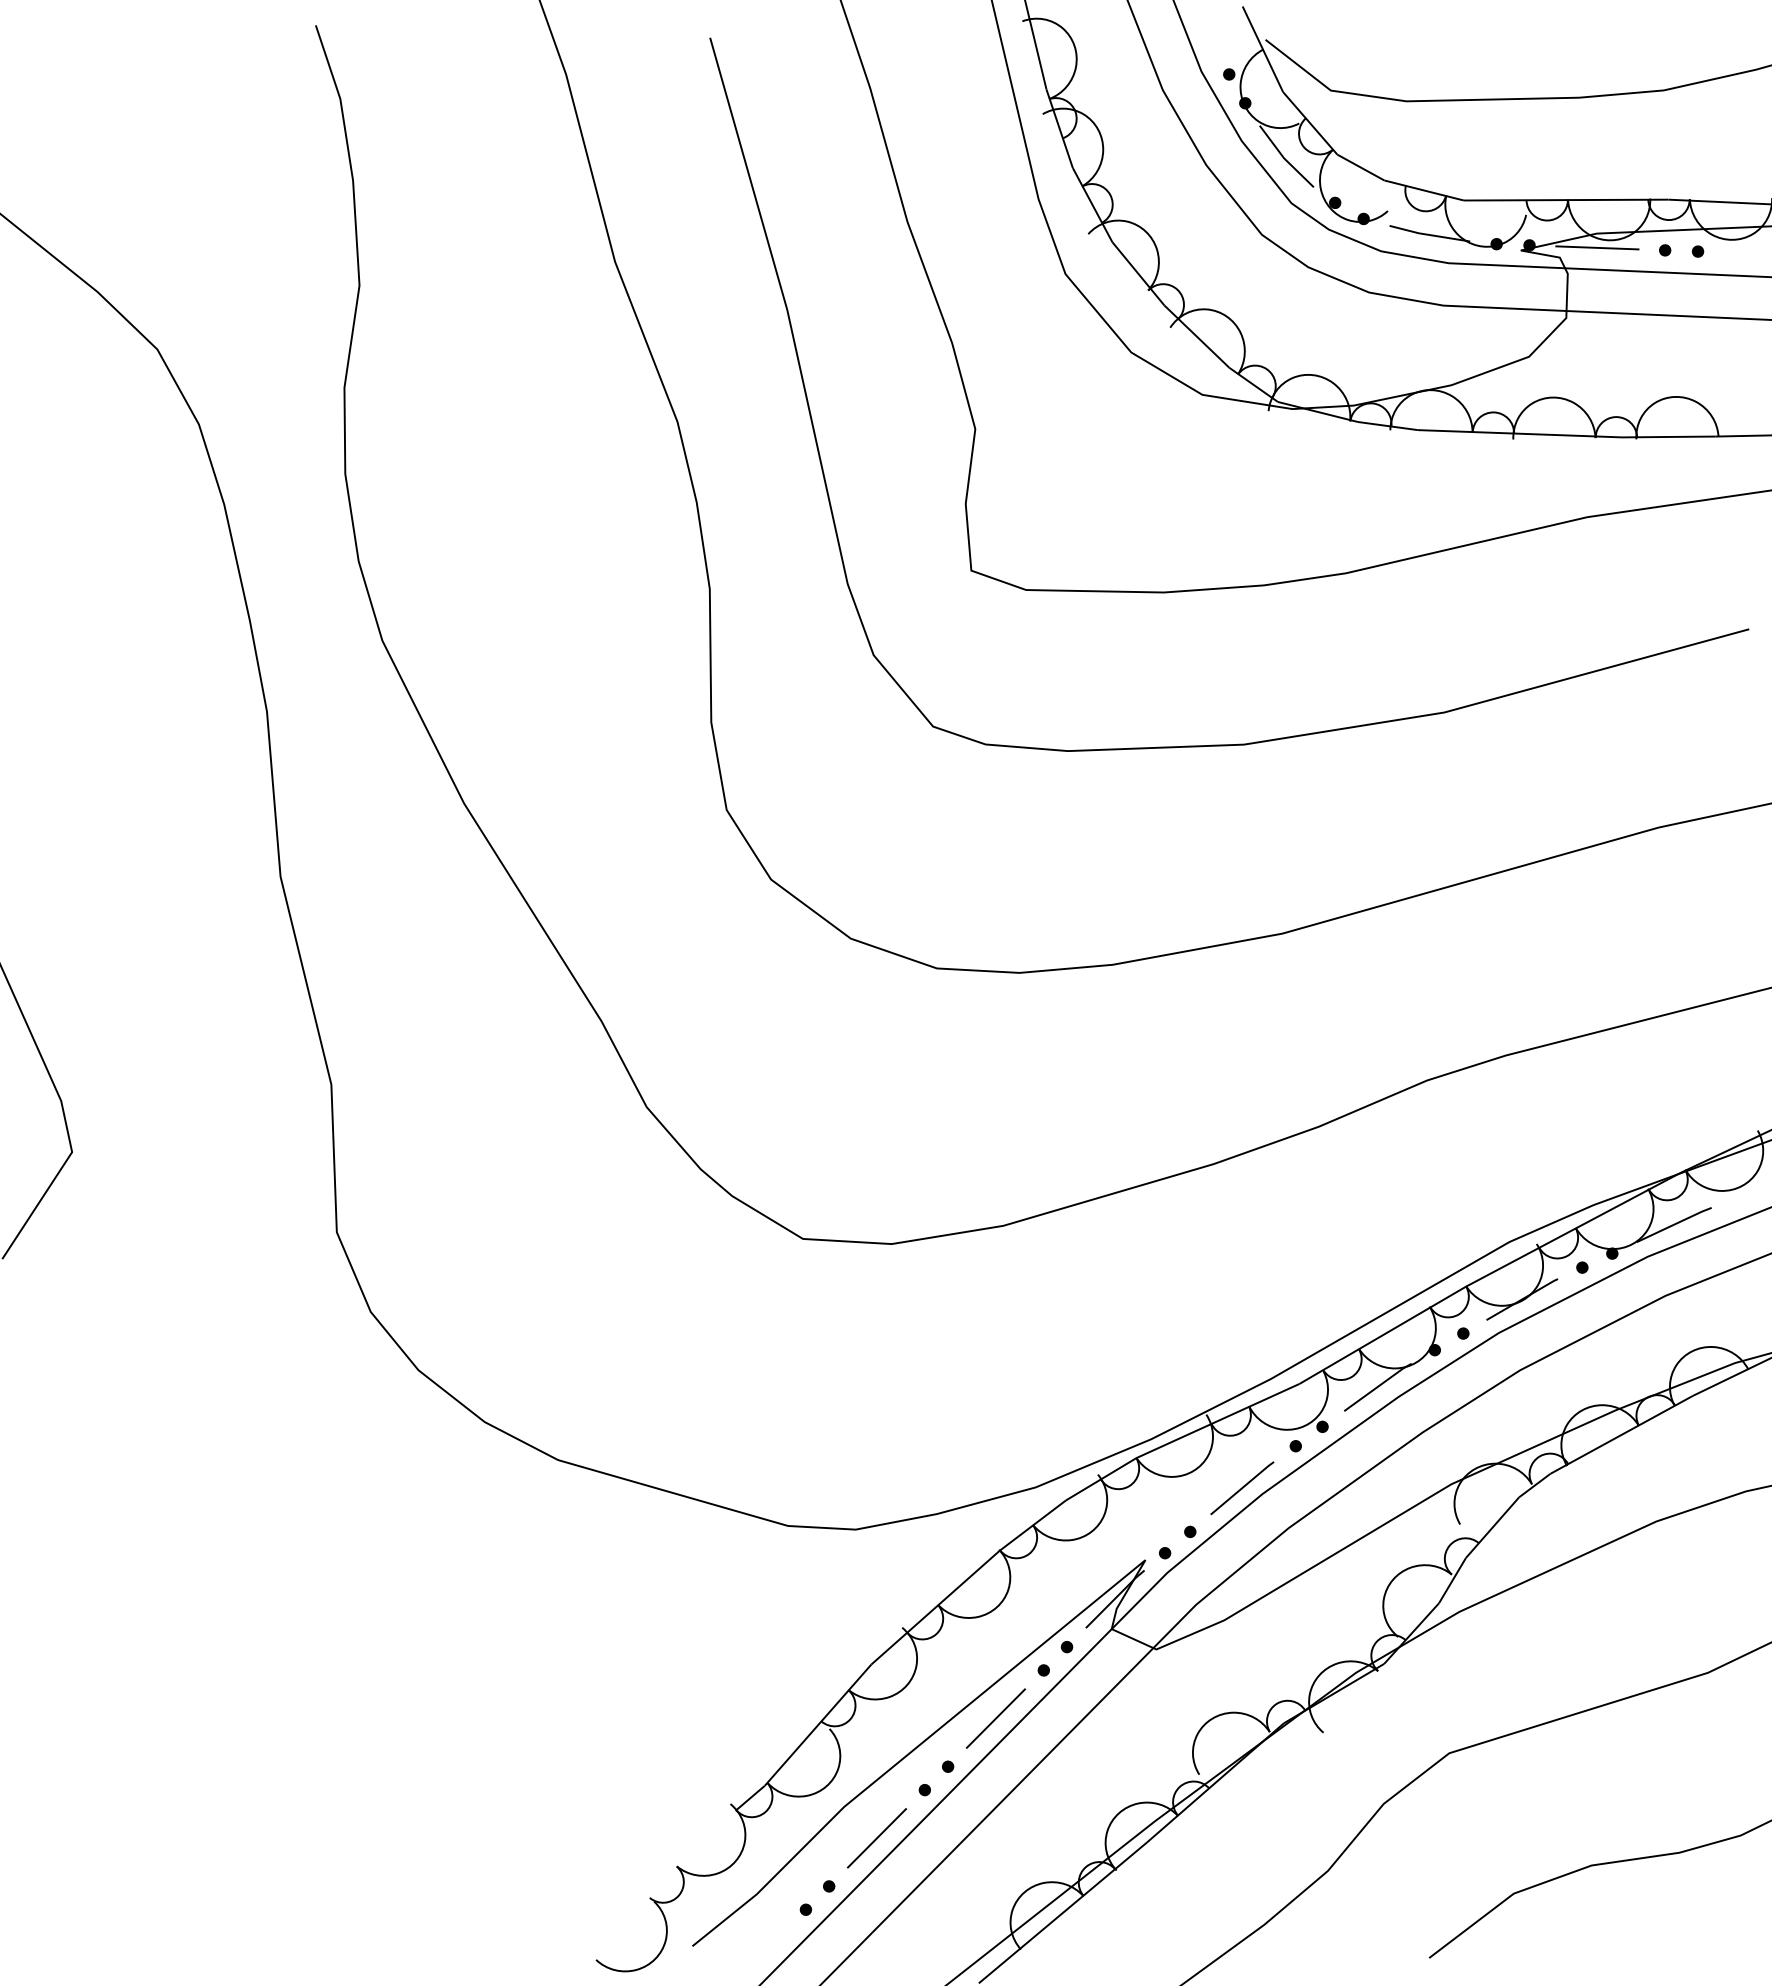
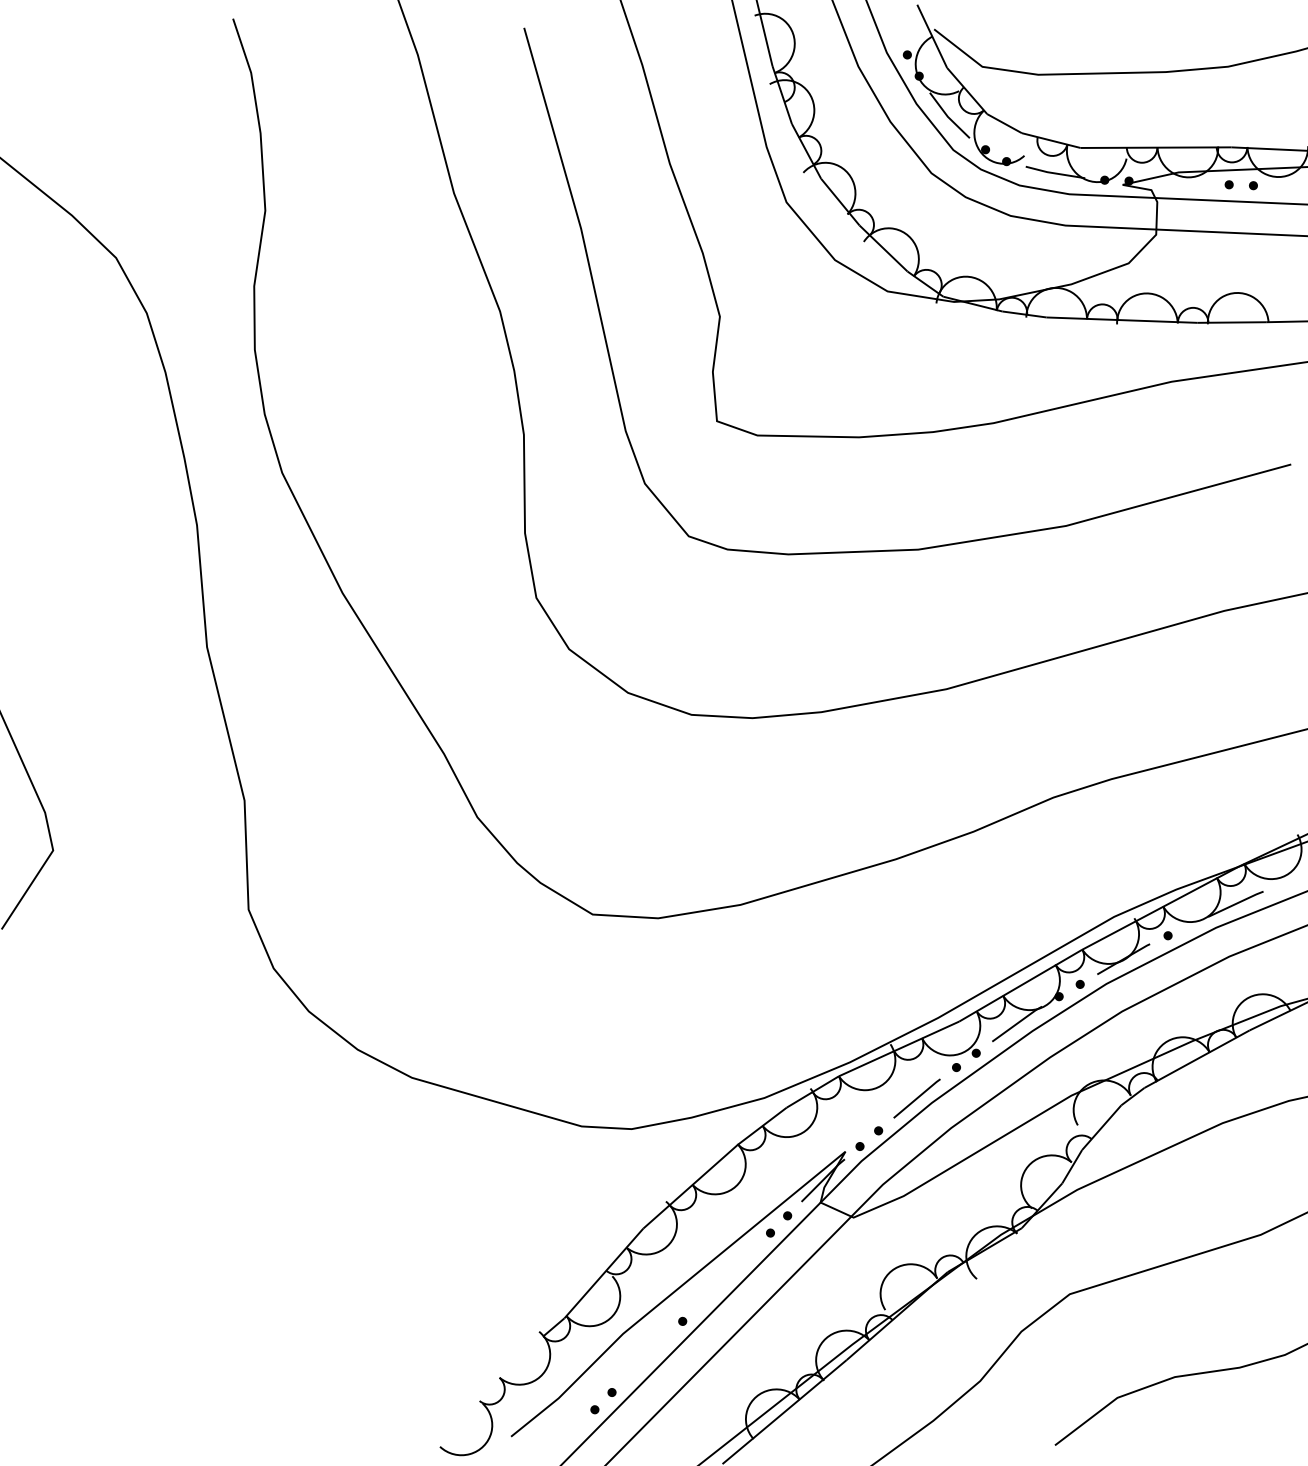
line: (1597, 247) -> (1179, 182), removed
fill: (1612, 1253) -> (1190, 925), removed
line: (995, 1718) -> (734, 1268), removed
fill: (947, 1766) -> (699, 1303), removed
line: (876, 1838) -> (646, 1357), removed

